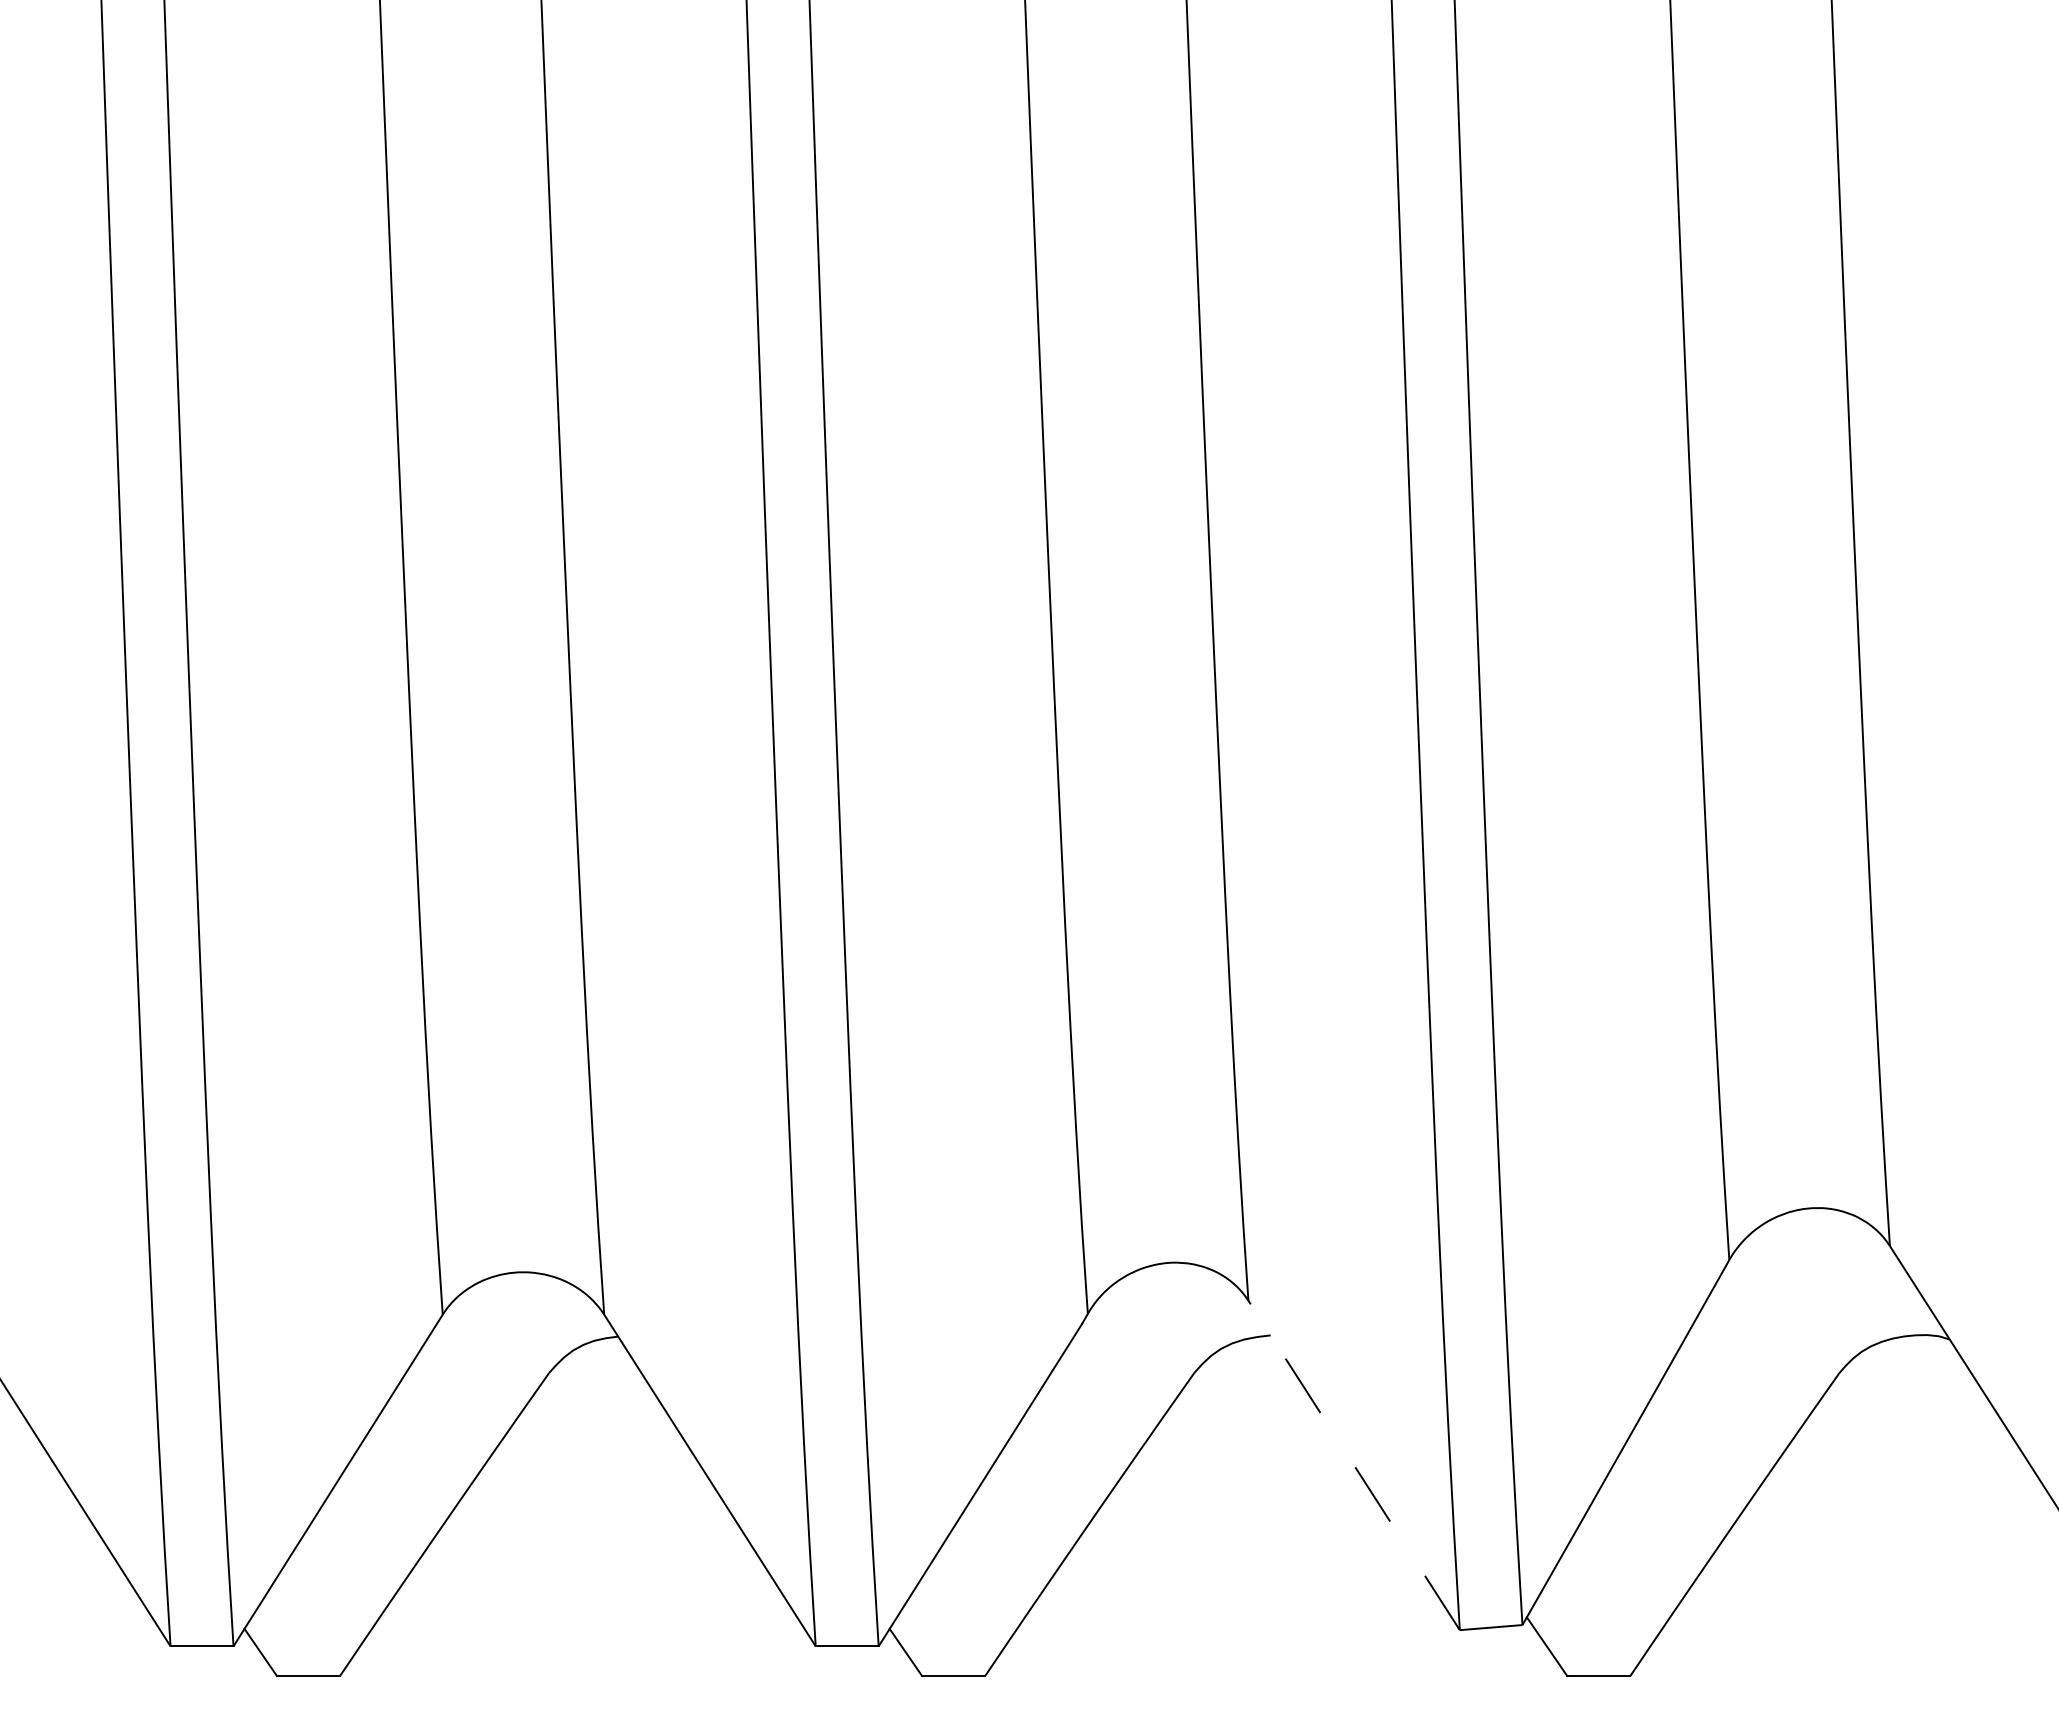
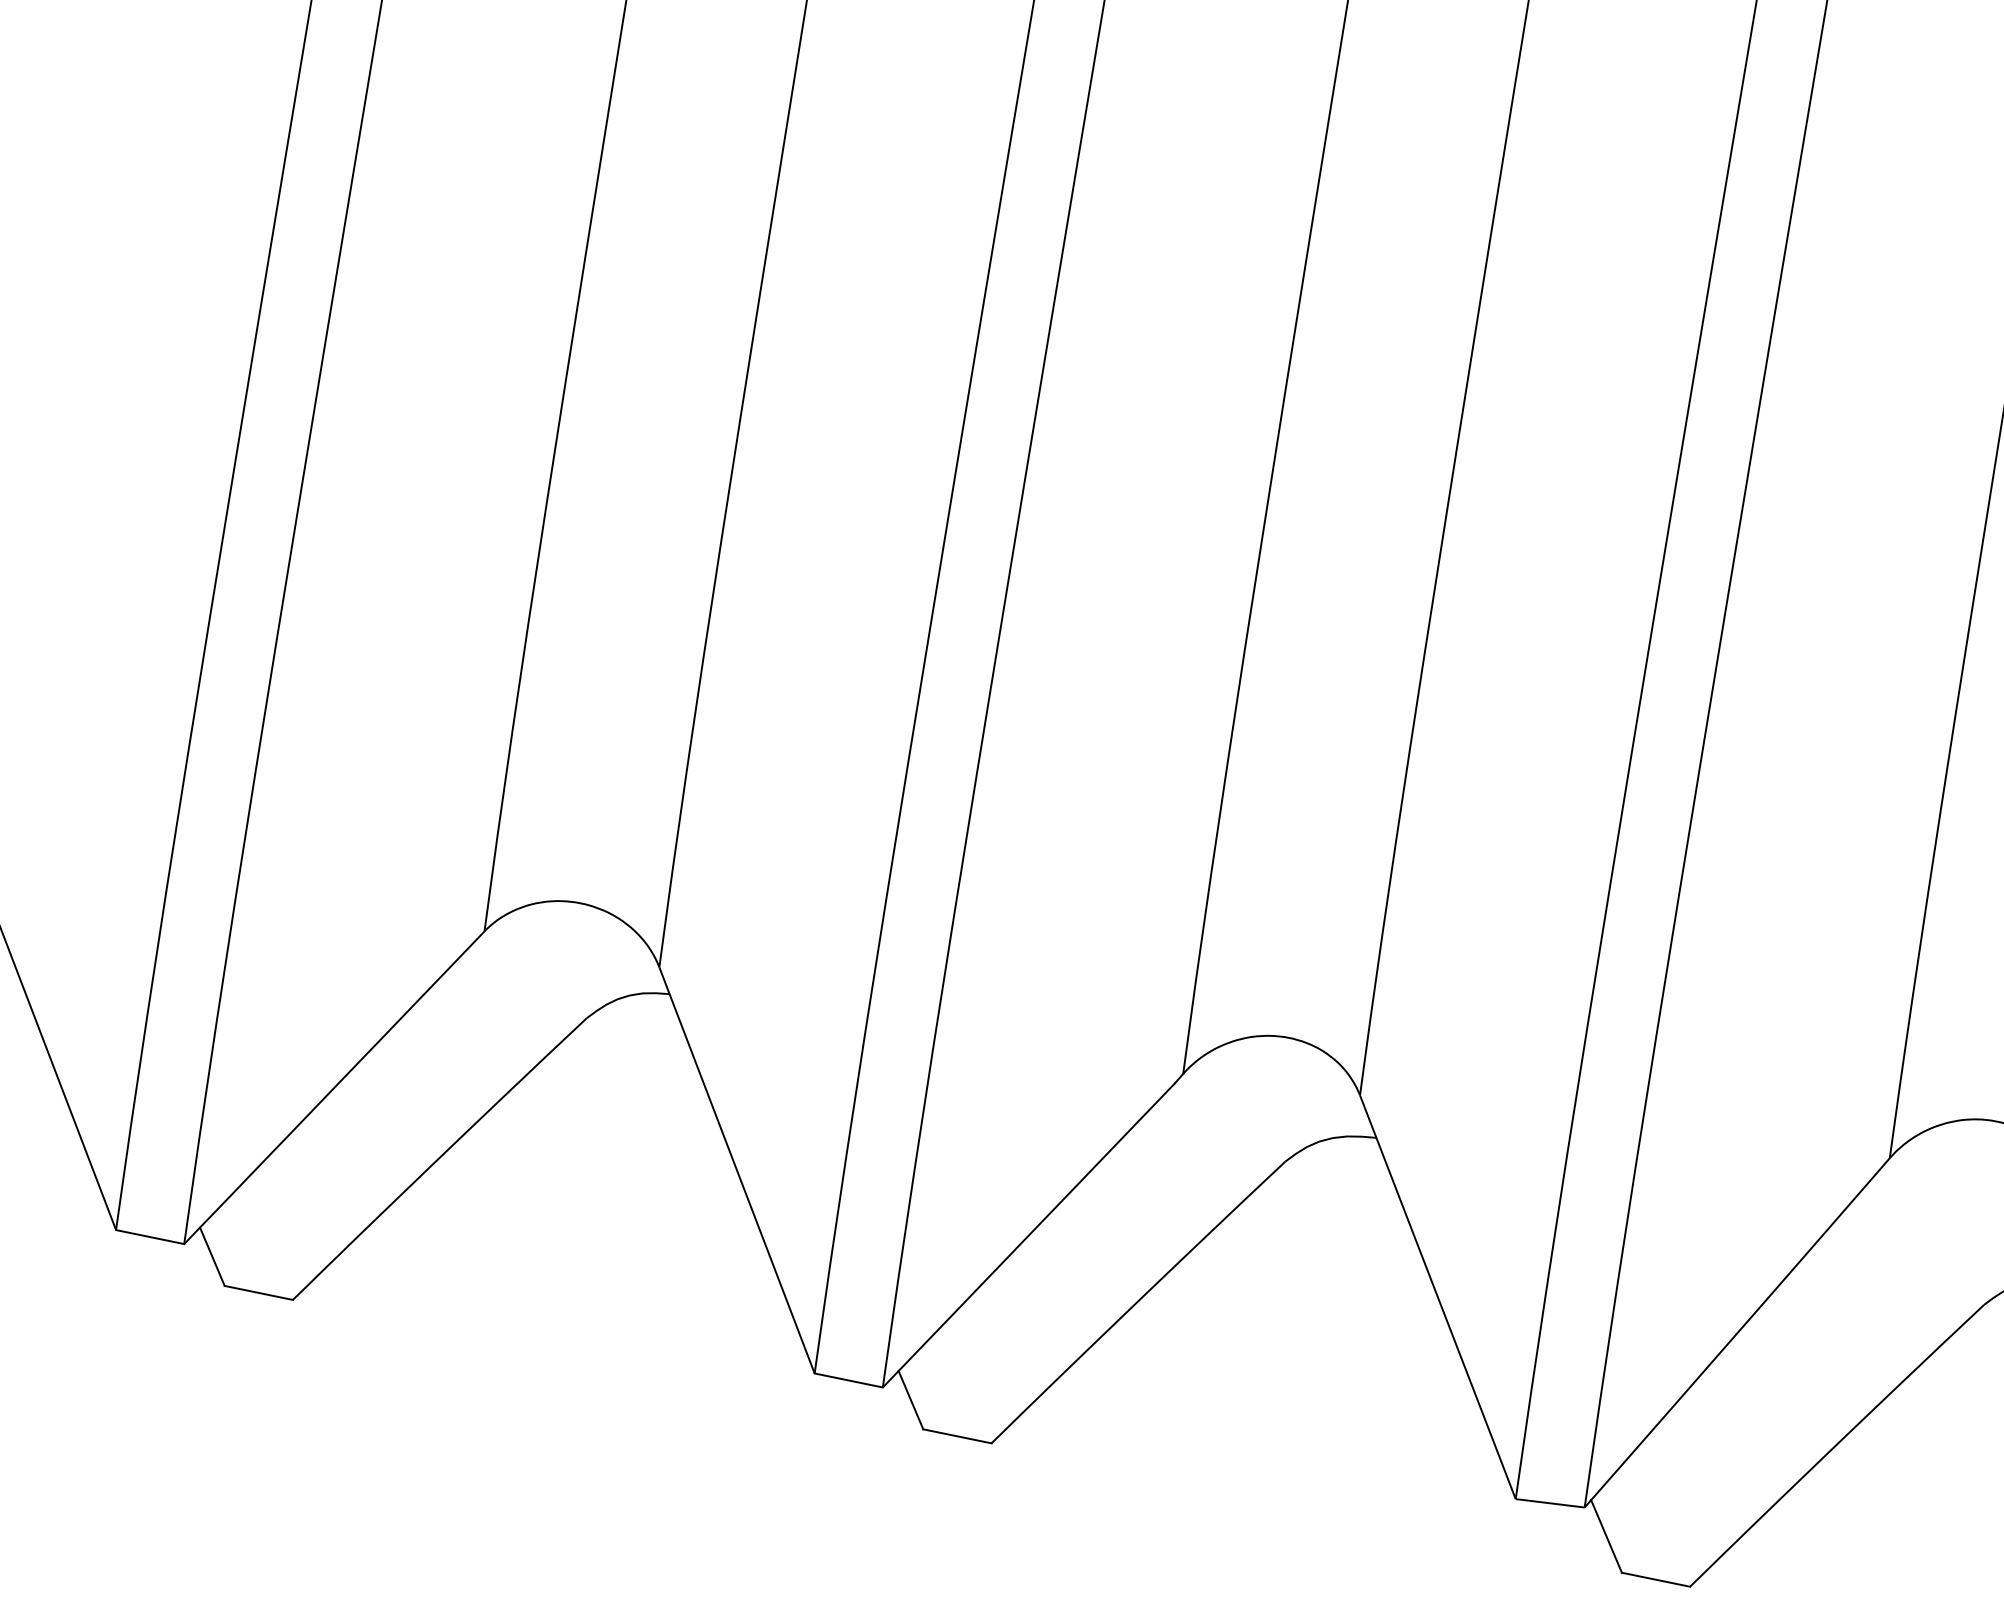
line: (1353, 1465) -> (1437, 1297), dashed -> solid

